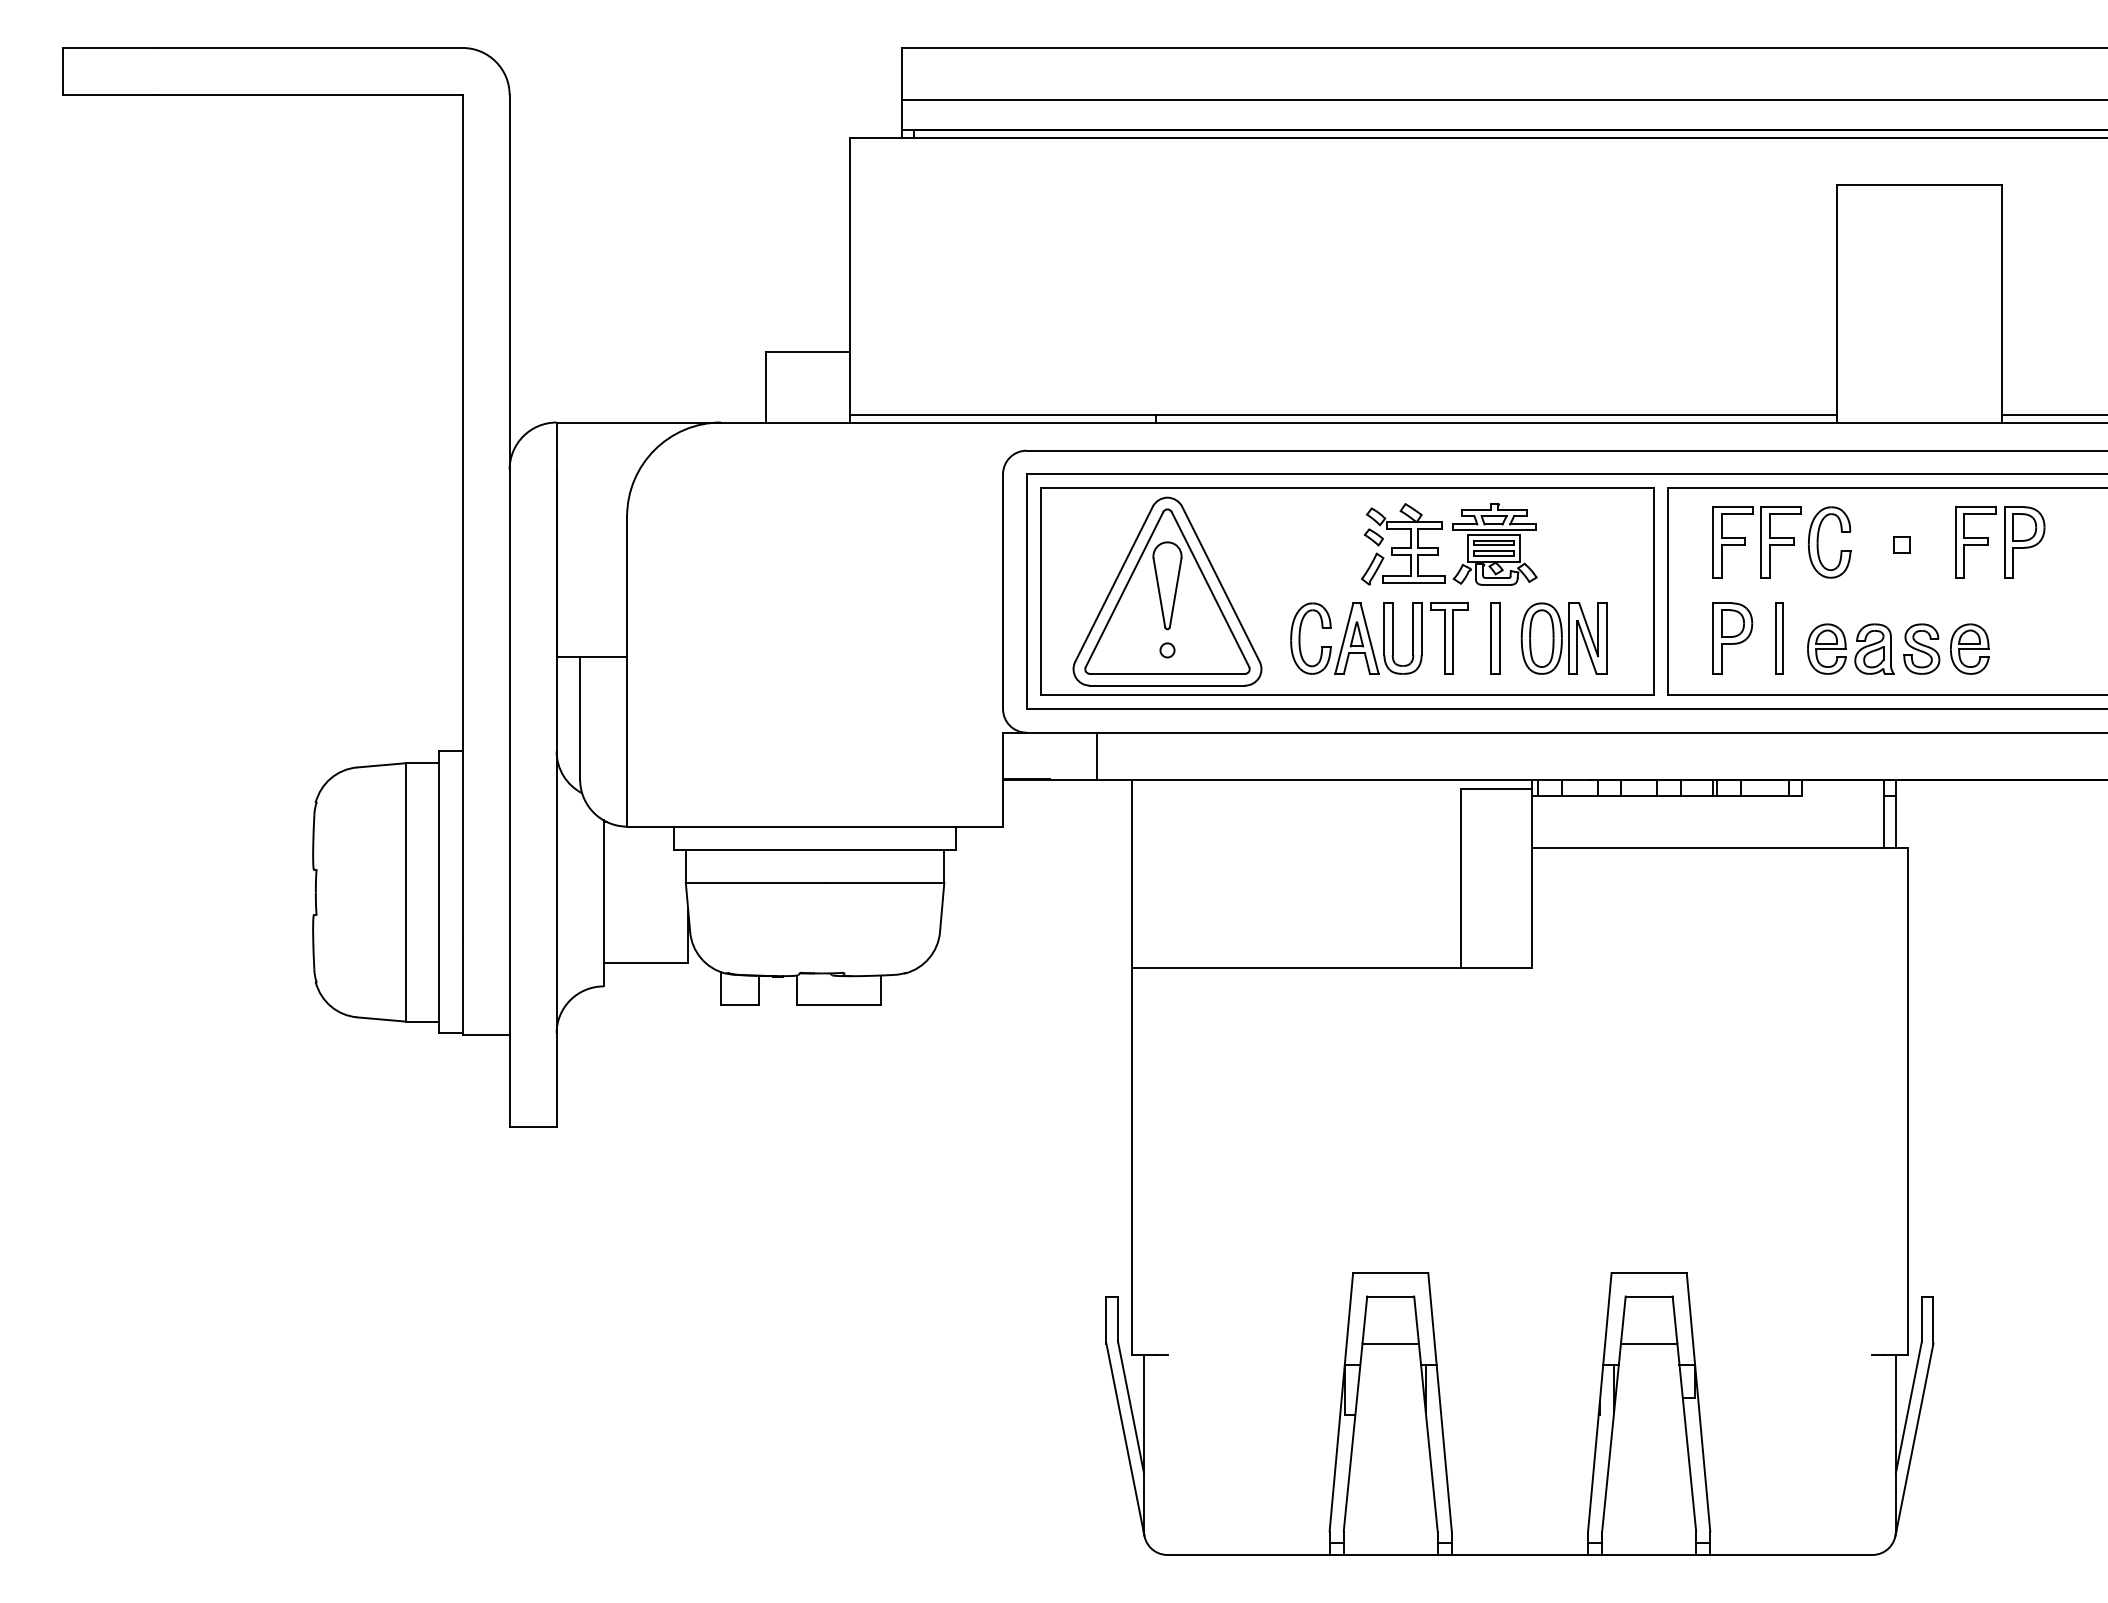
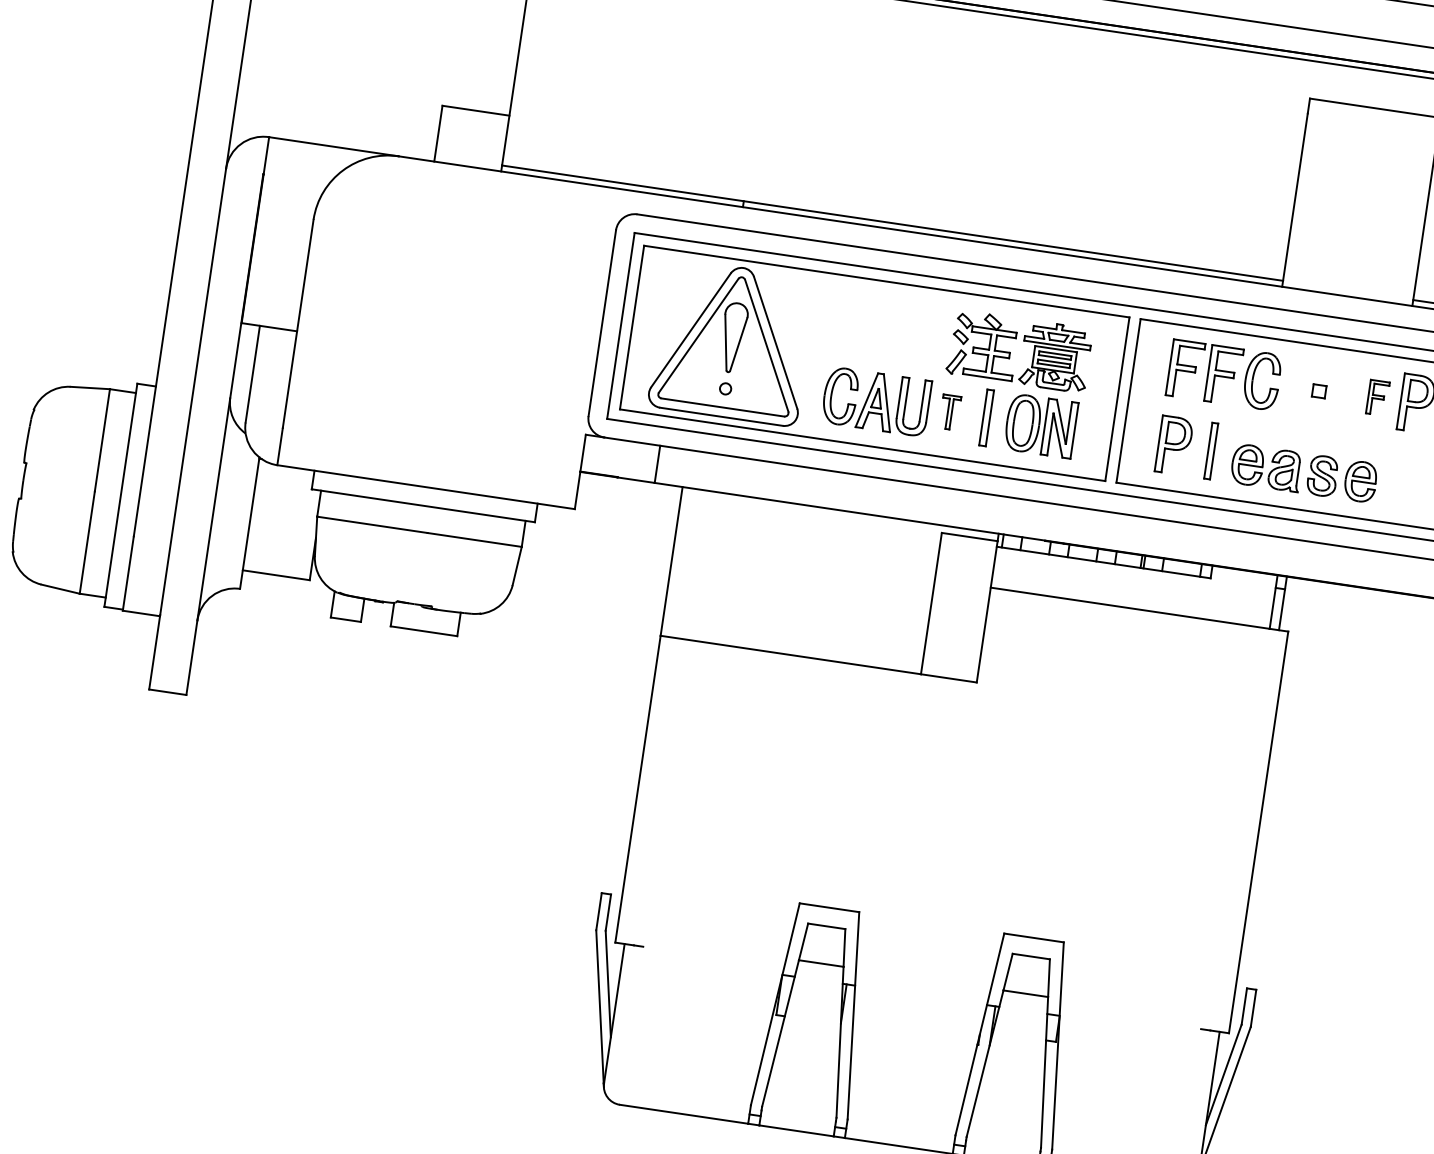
part: (1975, 542) -> (1377, 397), size x0.6
part: (1438, 547) -> (1010, 352), moved
part: (1449, 638) -> (950, 412), size x0.6

